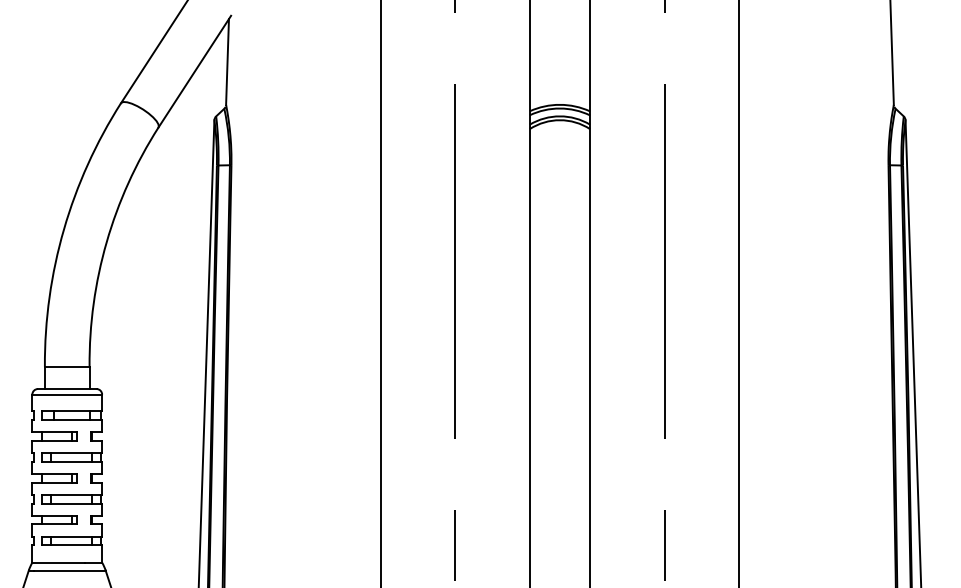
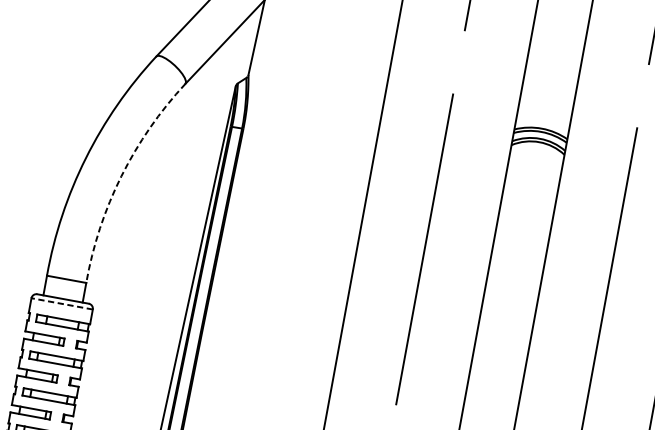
arc: (106, 242) -> (121, 176), solid -> dashed
line: (67, 394) -> (62, 303), solid -> dashed

